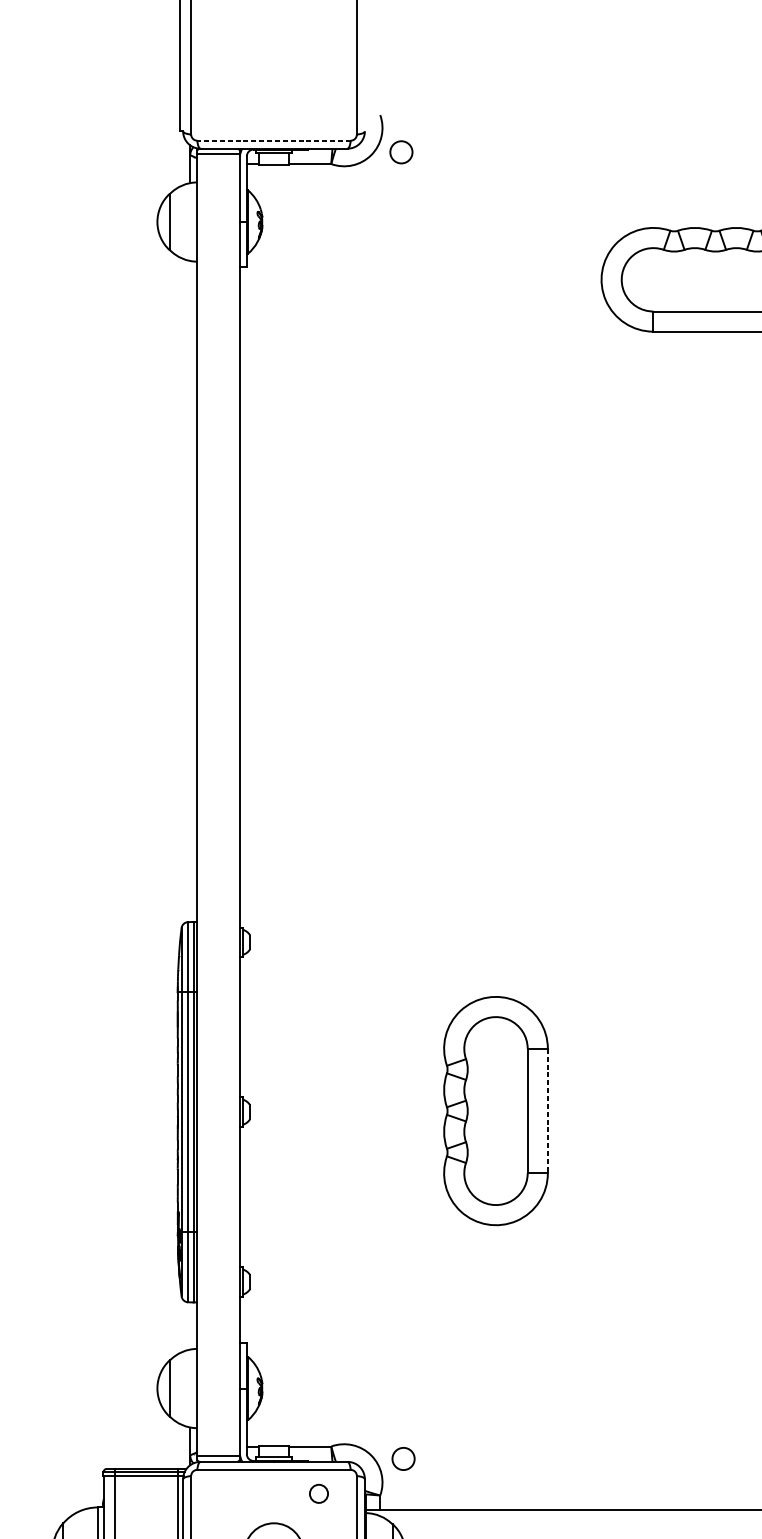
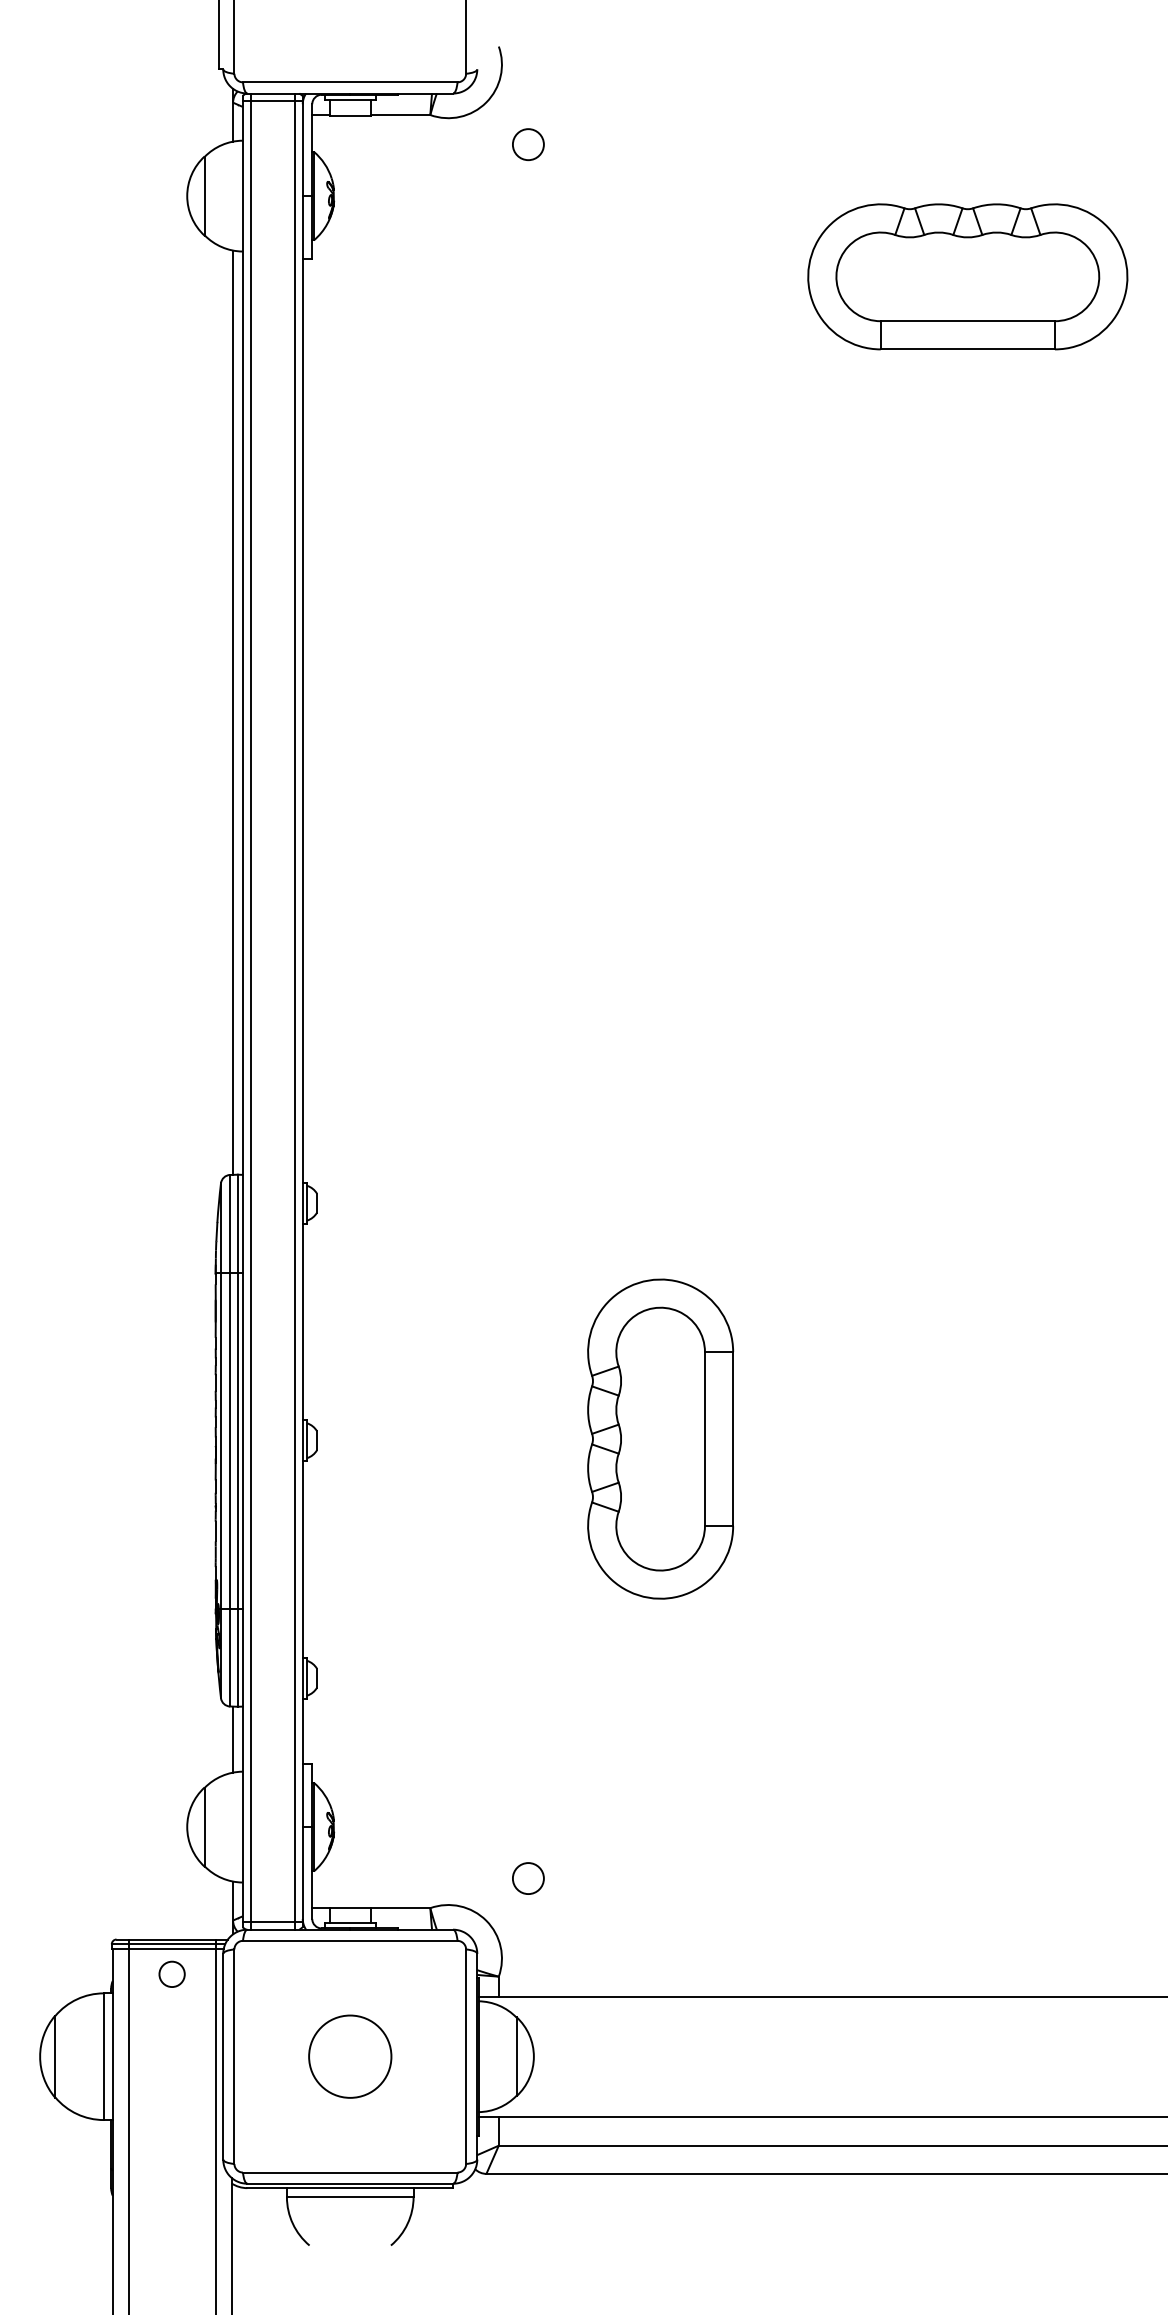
line: (273, 140) -> (349, 82), dashed -> solid
circle: (401, 152) -> (528, 144), moved
line: (190, 591) -> (233, 712), added
line: (202, 805) -> (250, 1011), added
line: (234, 805) -> (294, 1011), added
line: (548, 1111) -> (733, 1439), dashed -> solid
line: (190, 1325) -> (233, 1739), added
circle: (403, 1458) -> (528, 1878), moved
circle: (318, 1493) -> (171, 1973), moved

